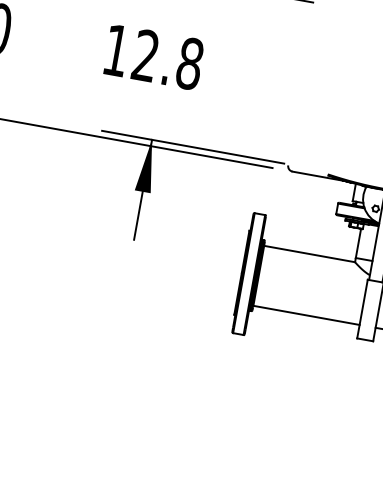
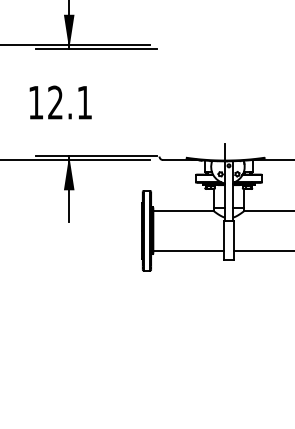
text: (189, 63) -> (84, 102), 12.8 -> 12.1

